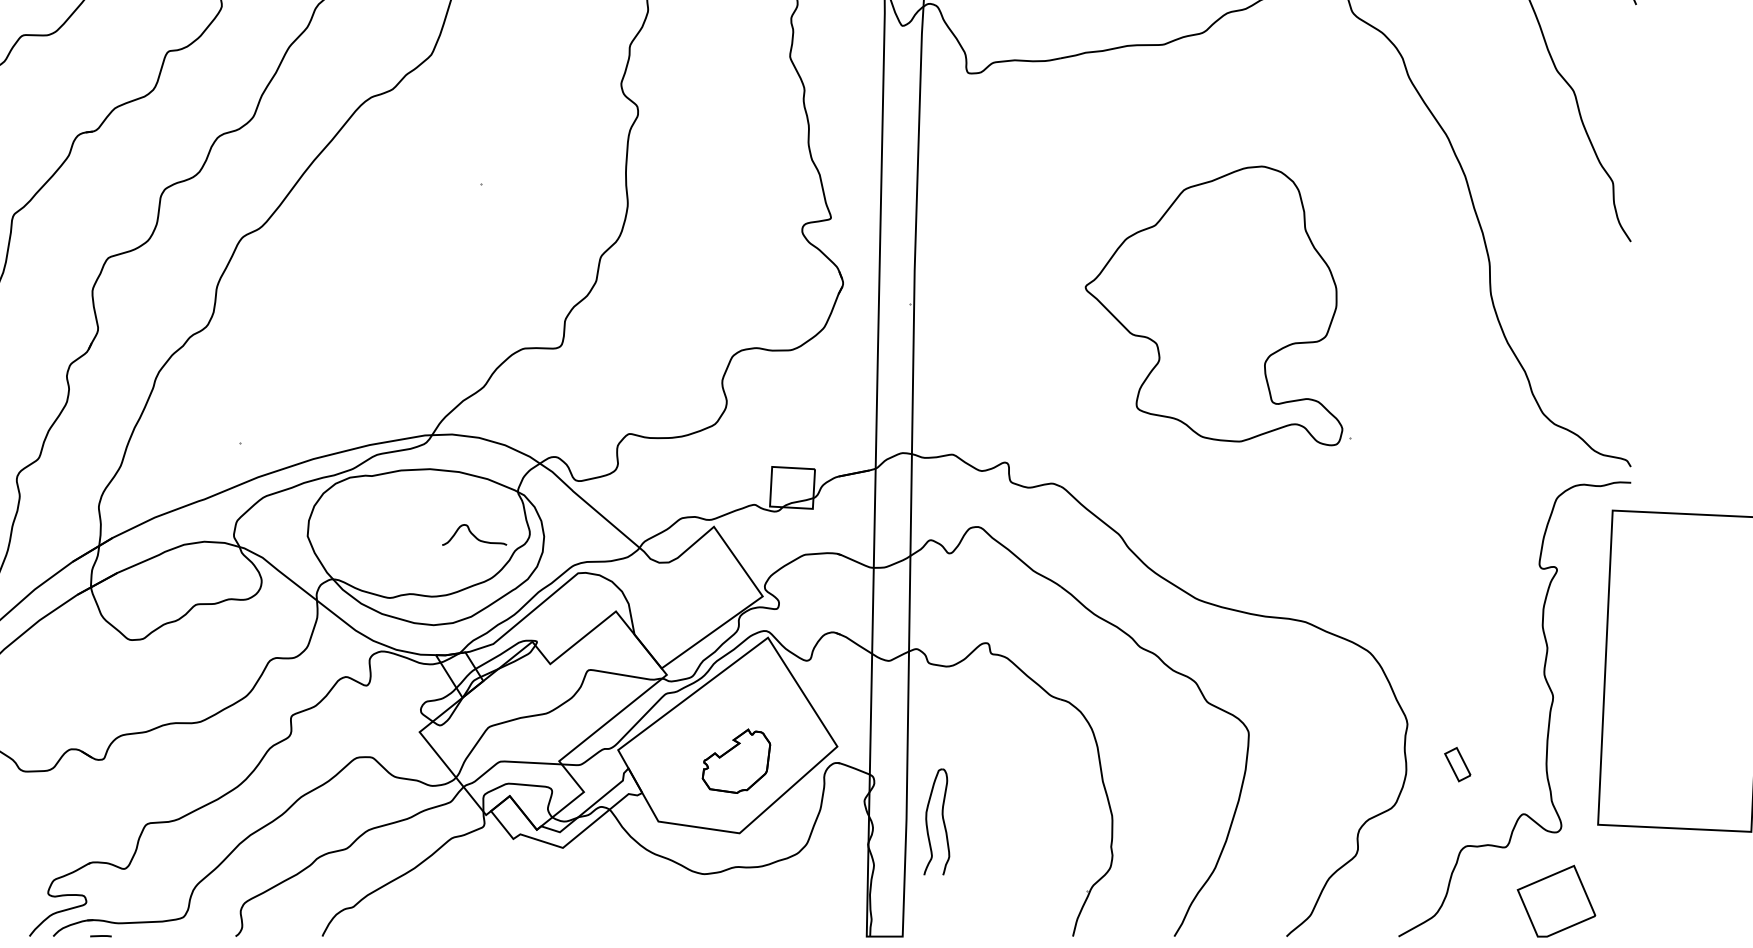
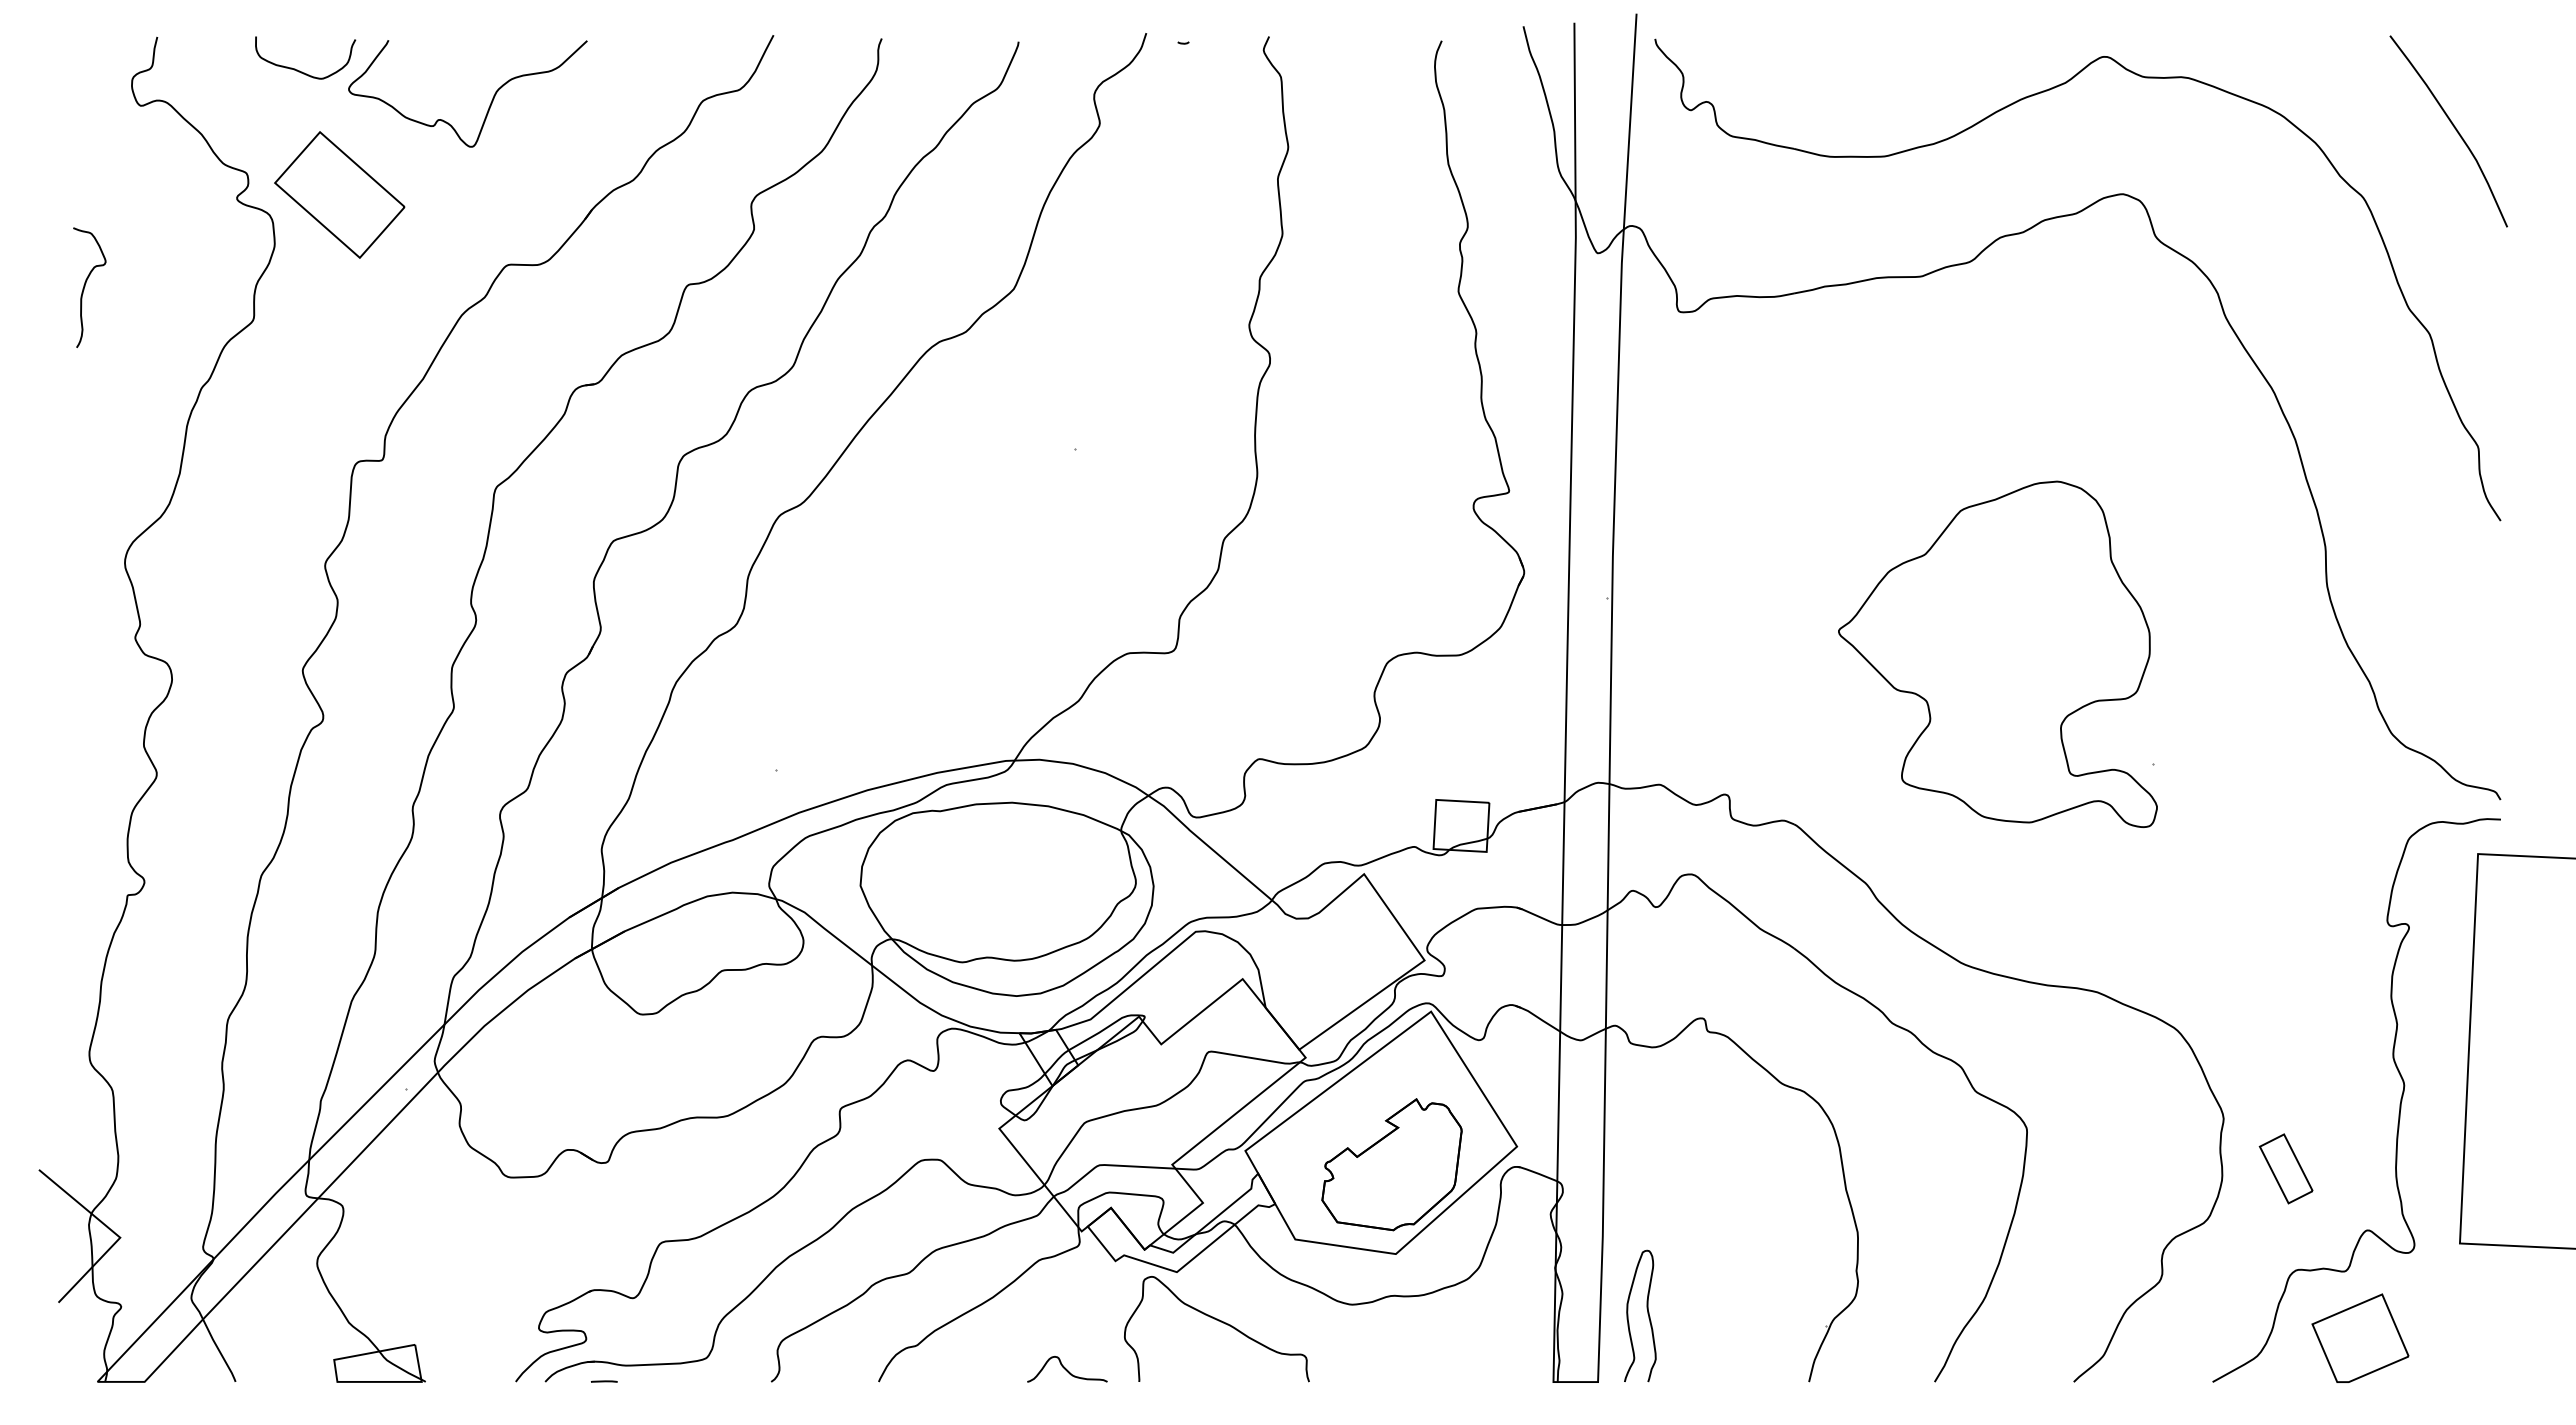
part: (1213, 305) -> (1997, 653), moved
curve: (474, 535) -> (1067, 1369), moved
part: (736, 761) -> (1391, 1164), size x1.67
part: (1457, 764) -> (2285, 1168), size x1.67
part: (942, 820) -> (1647, 1314), moved
curve: (598, 888) -> (1220, 1322), added
part: (1556, 900) -> (2360, 1337), moved

